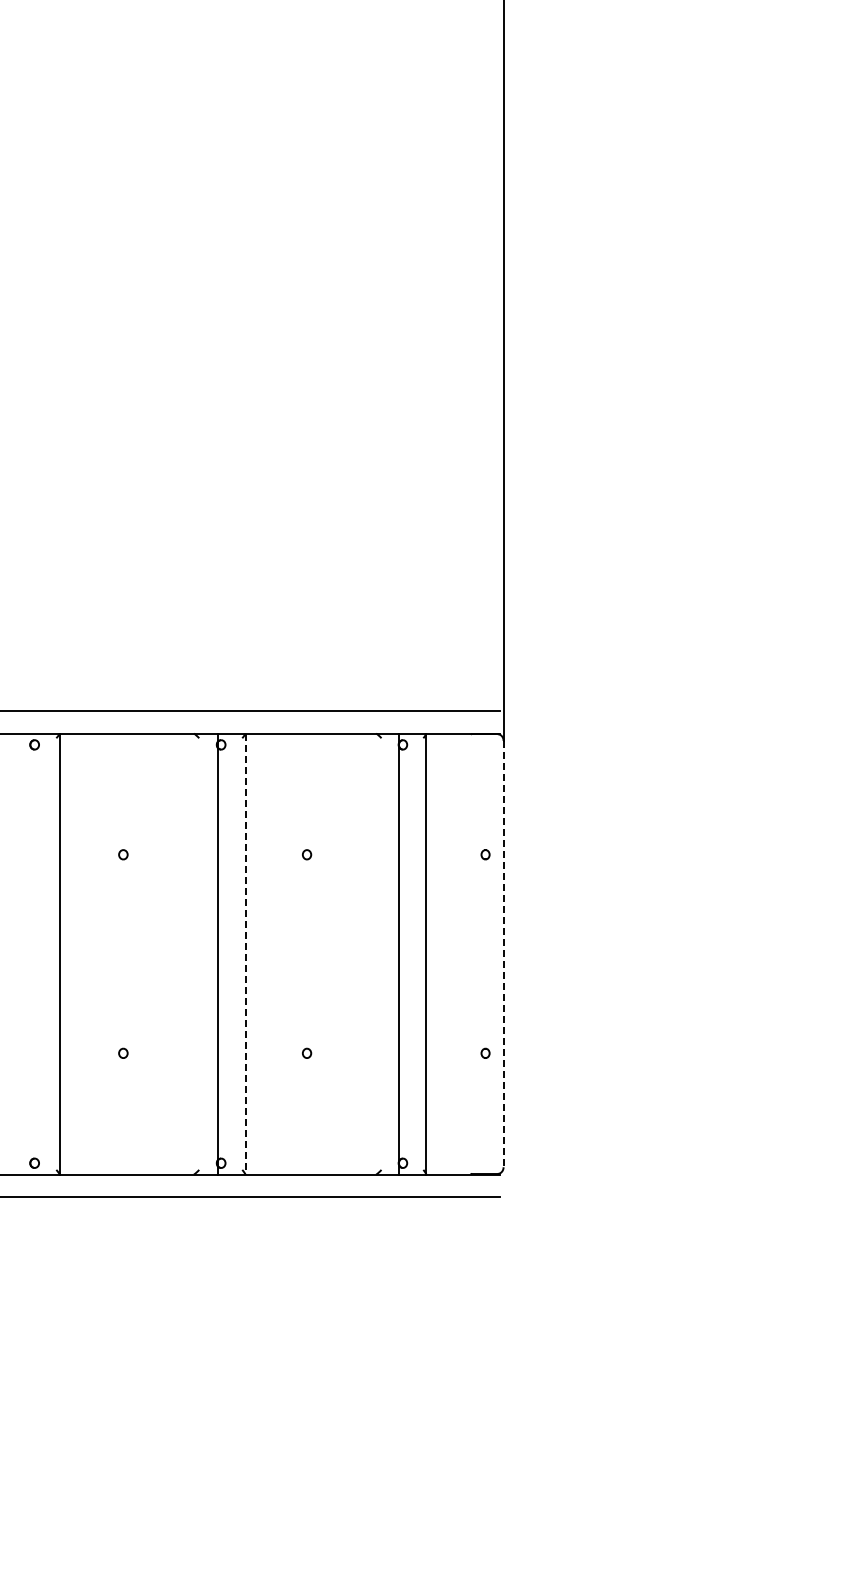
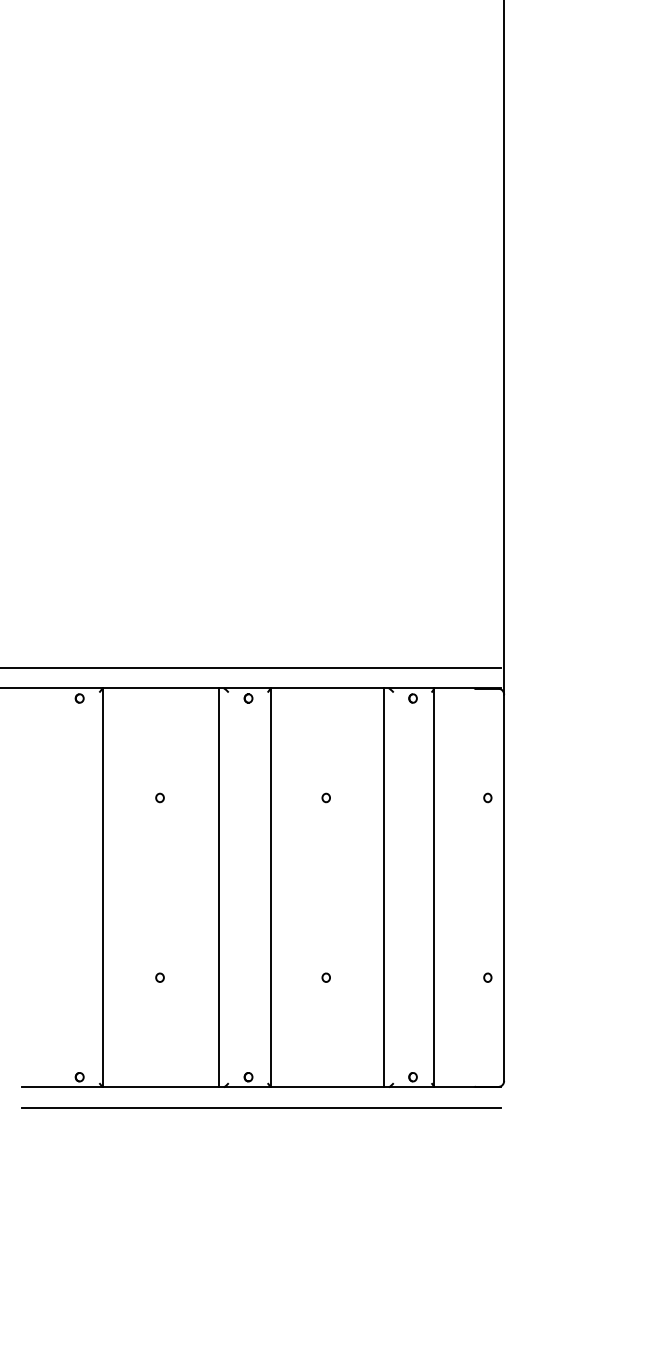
line: (217, 953) -> (218, 887), moved
line: (398, 953) -> (383, 887), moved
line: (245, 954) -> (270, 888), dashed -> solid
line: (503, 954) -> (504, 888), dashed -> solid

